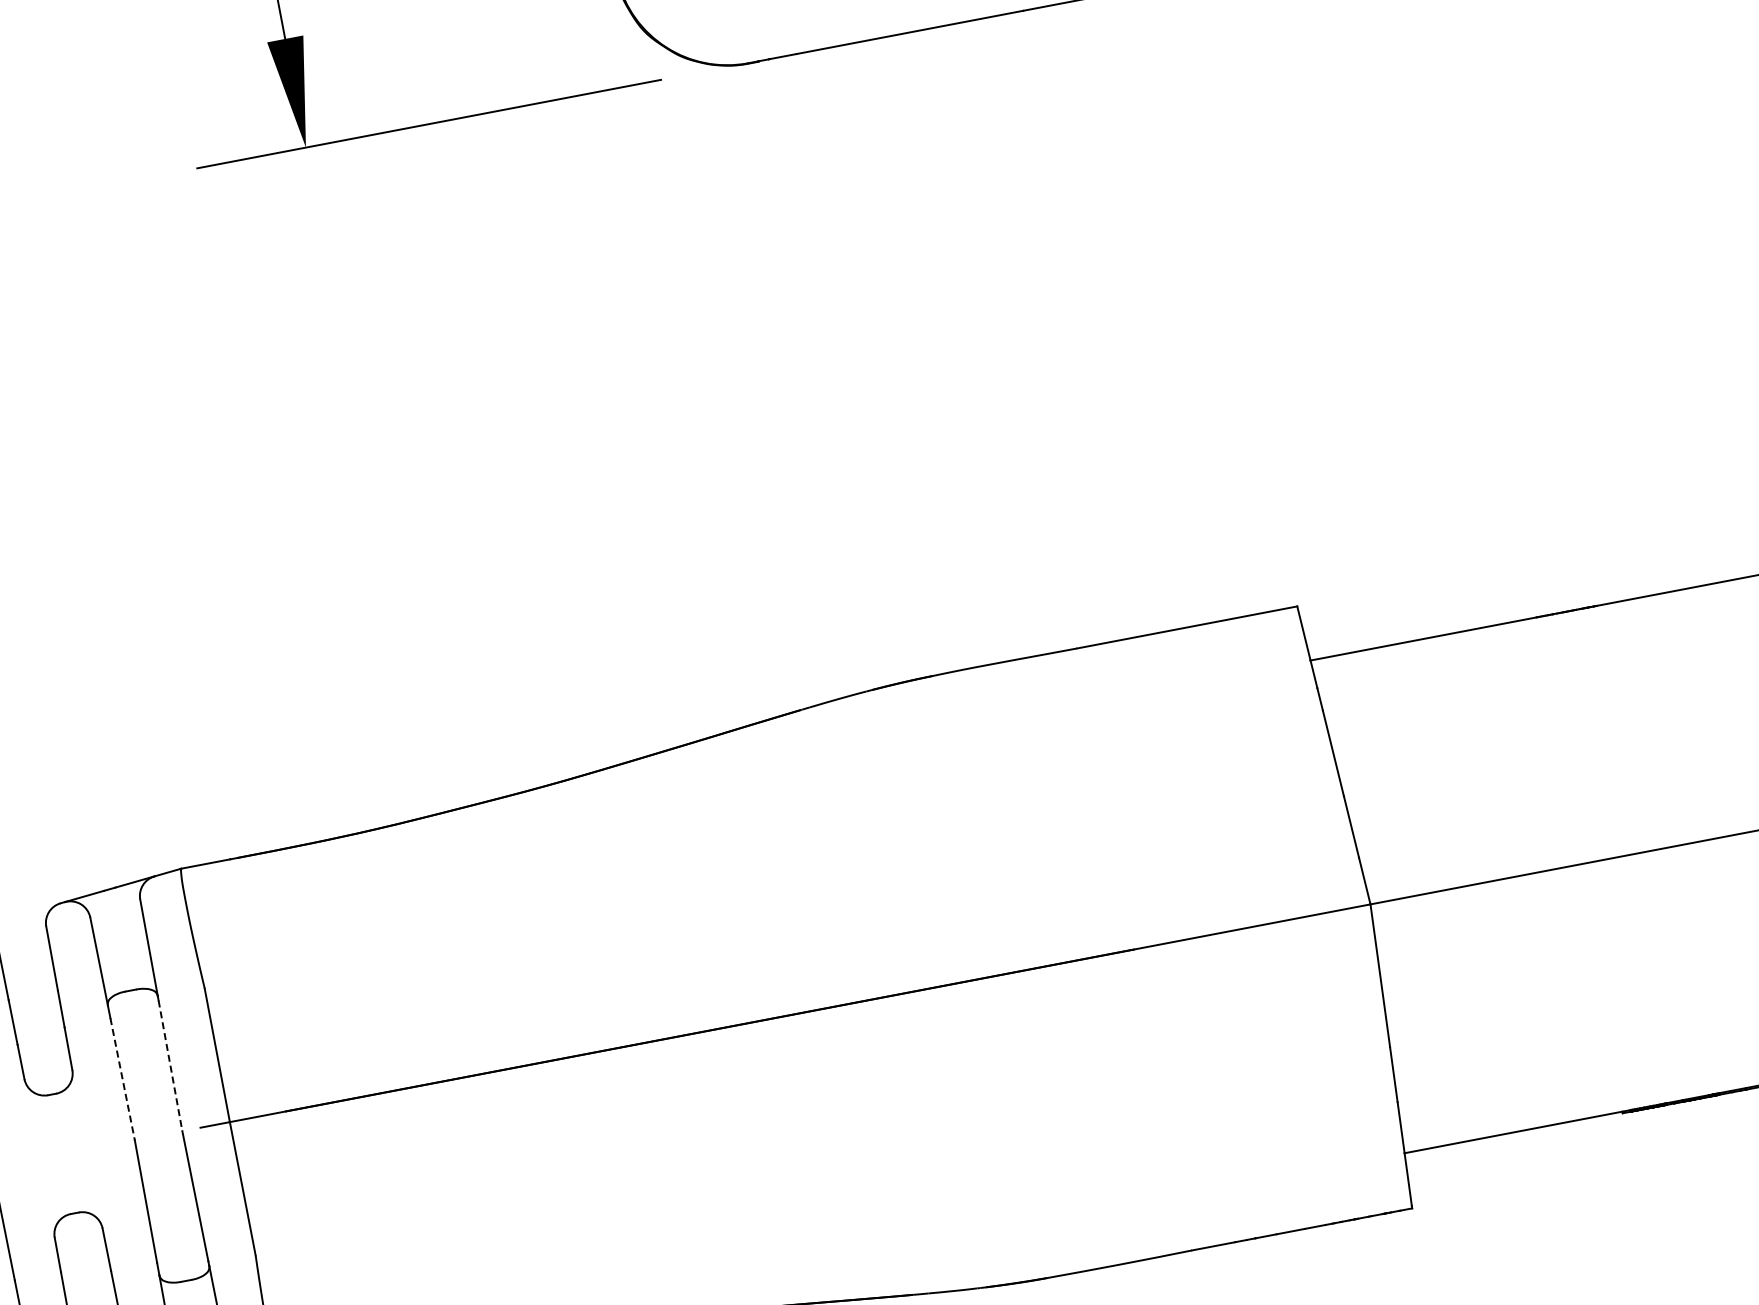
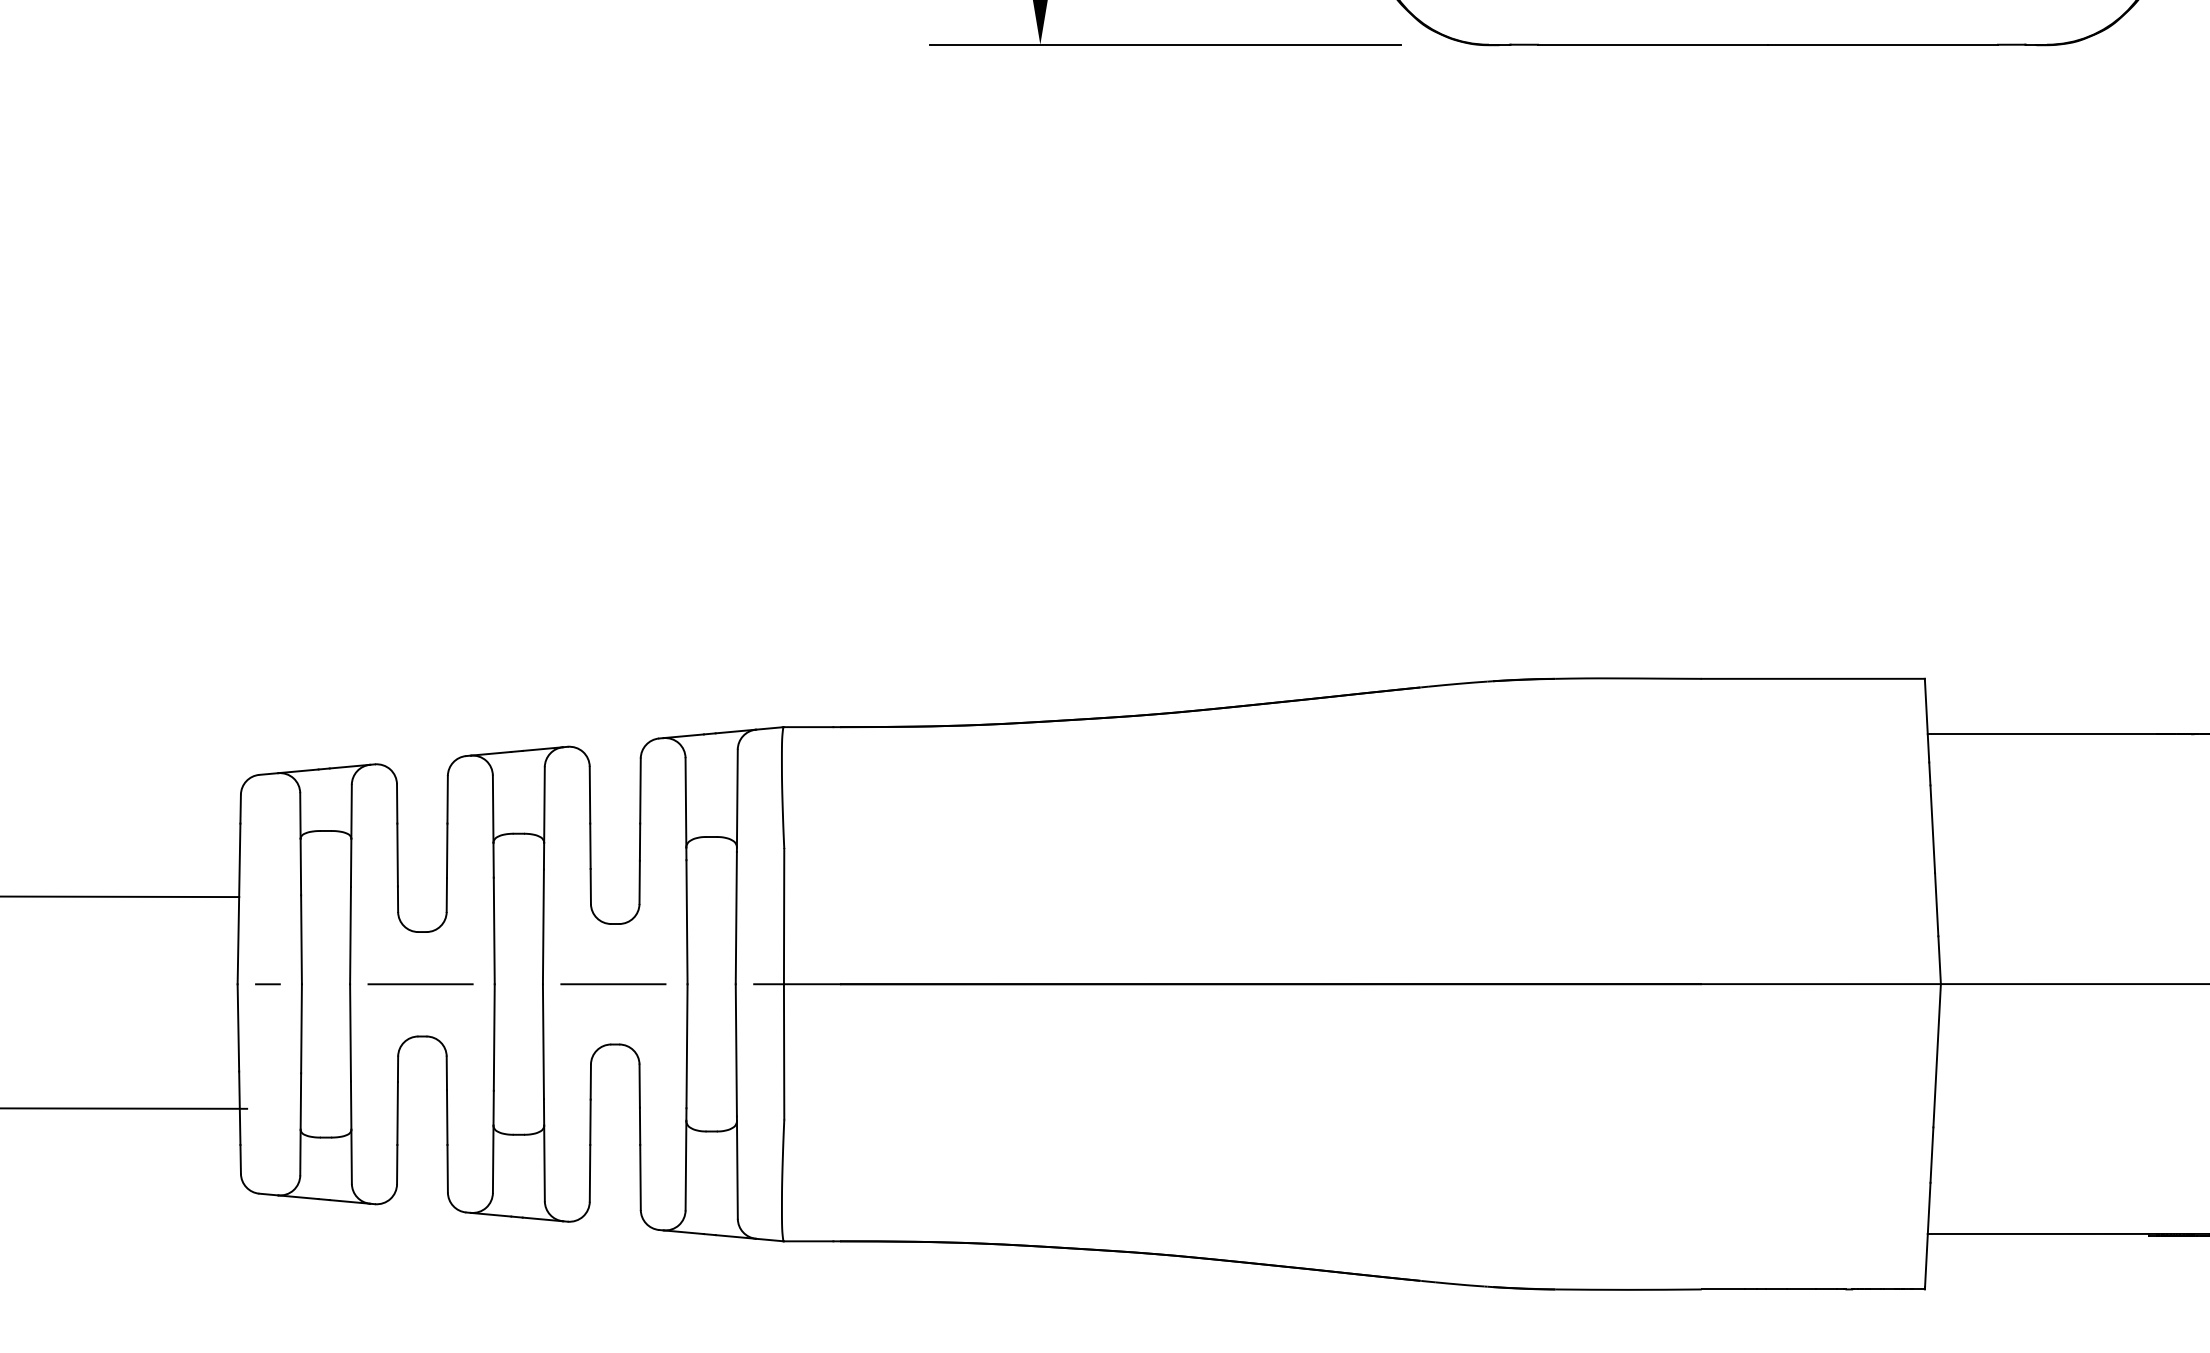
line: (170, 1066) -> (736, 918), dashed -> solid
line: (123, 1079) -> (687, 922), dashed -> solid
line: (61, 1154) -> (613, 984), added

